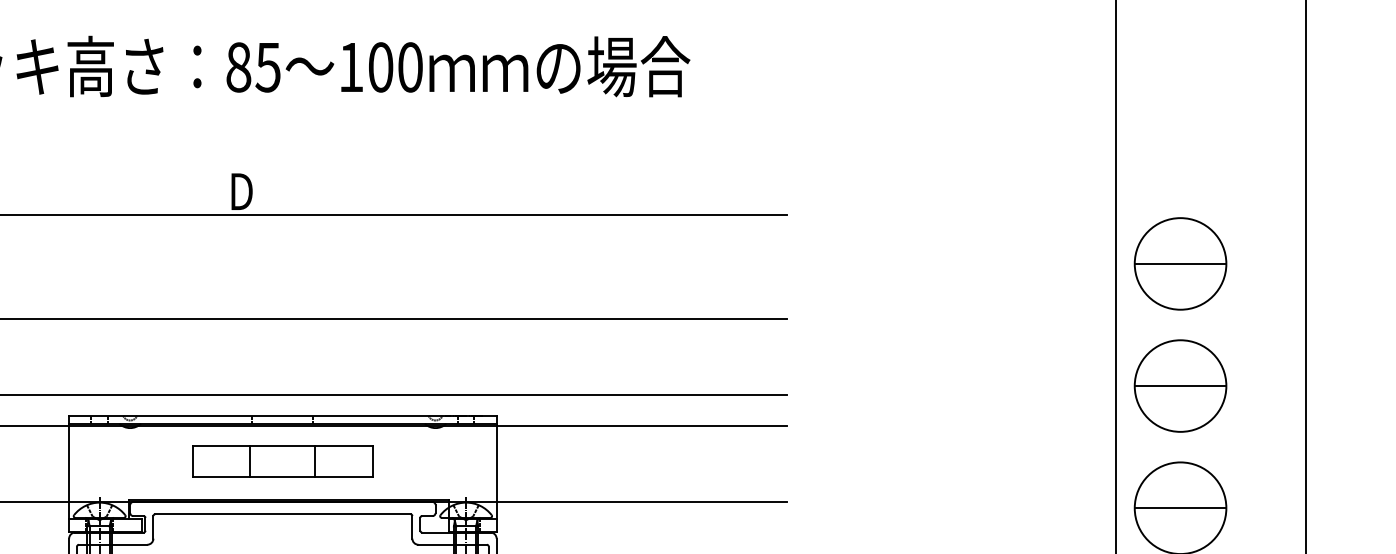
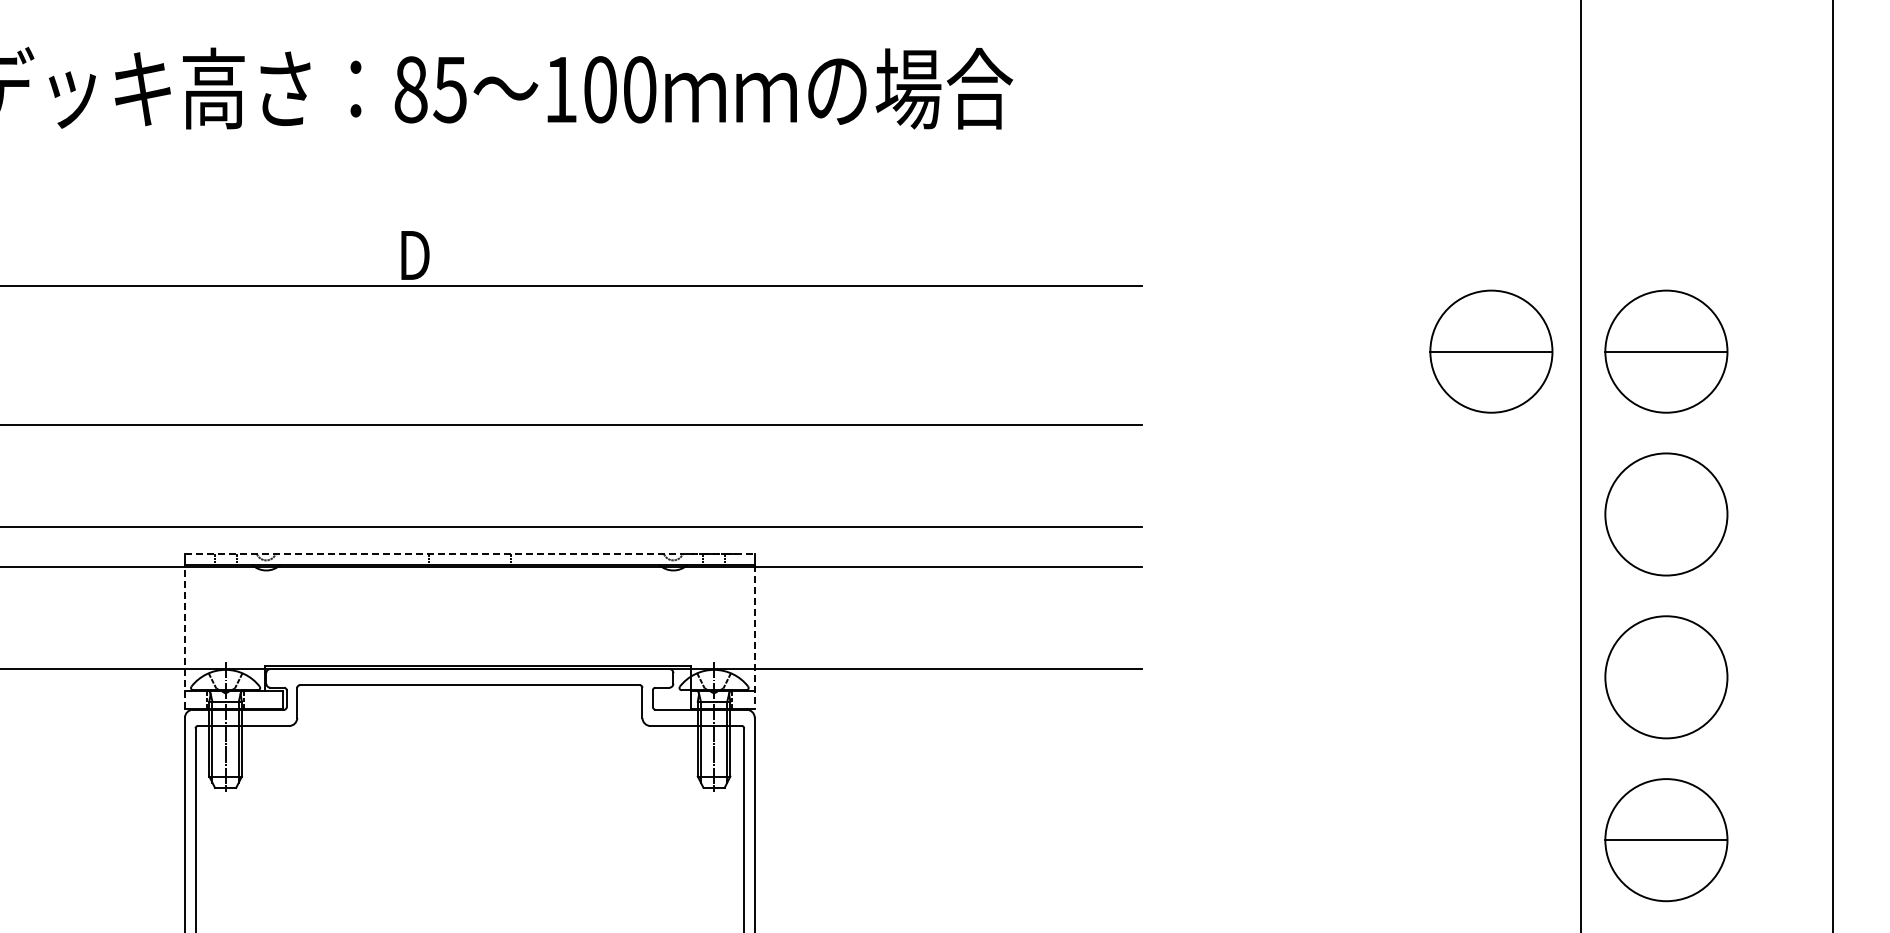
part: (1049, 263) -> (1491, 351), added
line: (1180, 386) -> (1666, 514), removed
line: (282, 416) -> (469, 554), solid -> dashed
part: (282, 461) -> (469, 615), removed
line: (68, 477) -> (184, 636), solid -> dashed
line: (496, 478) -> (754, 637), solid -> dashed
line: (1180, 508) -> (1666, 677), removed

